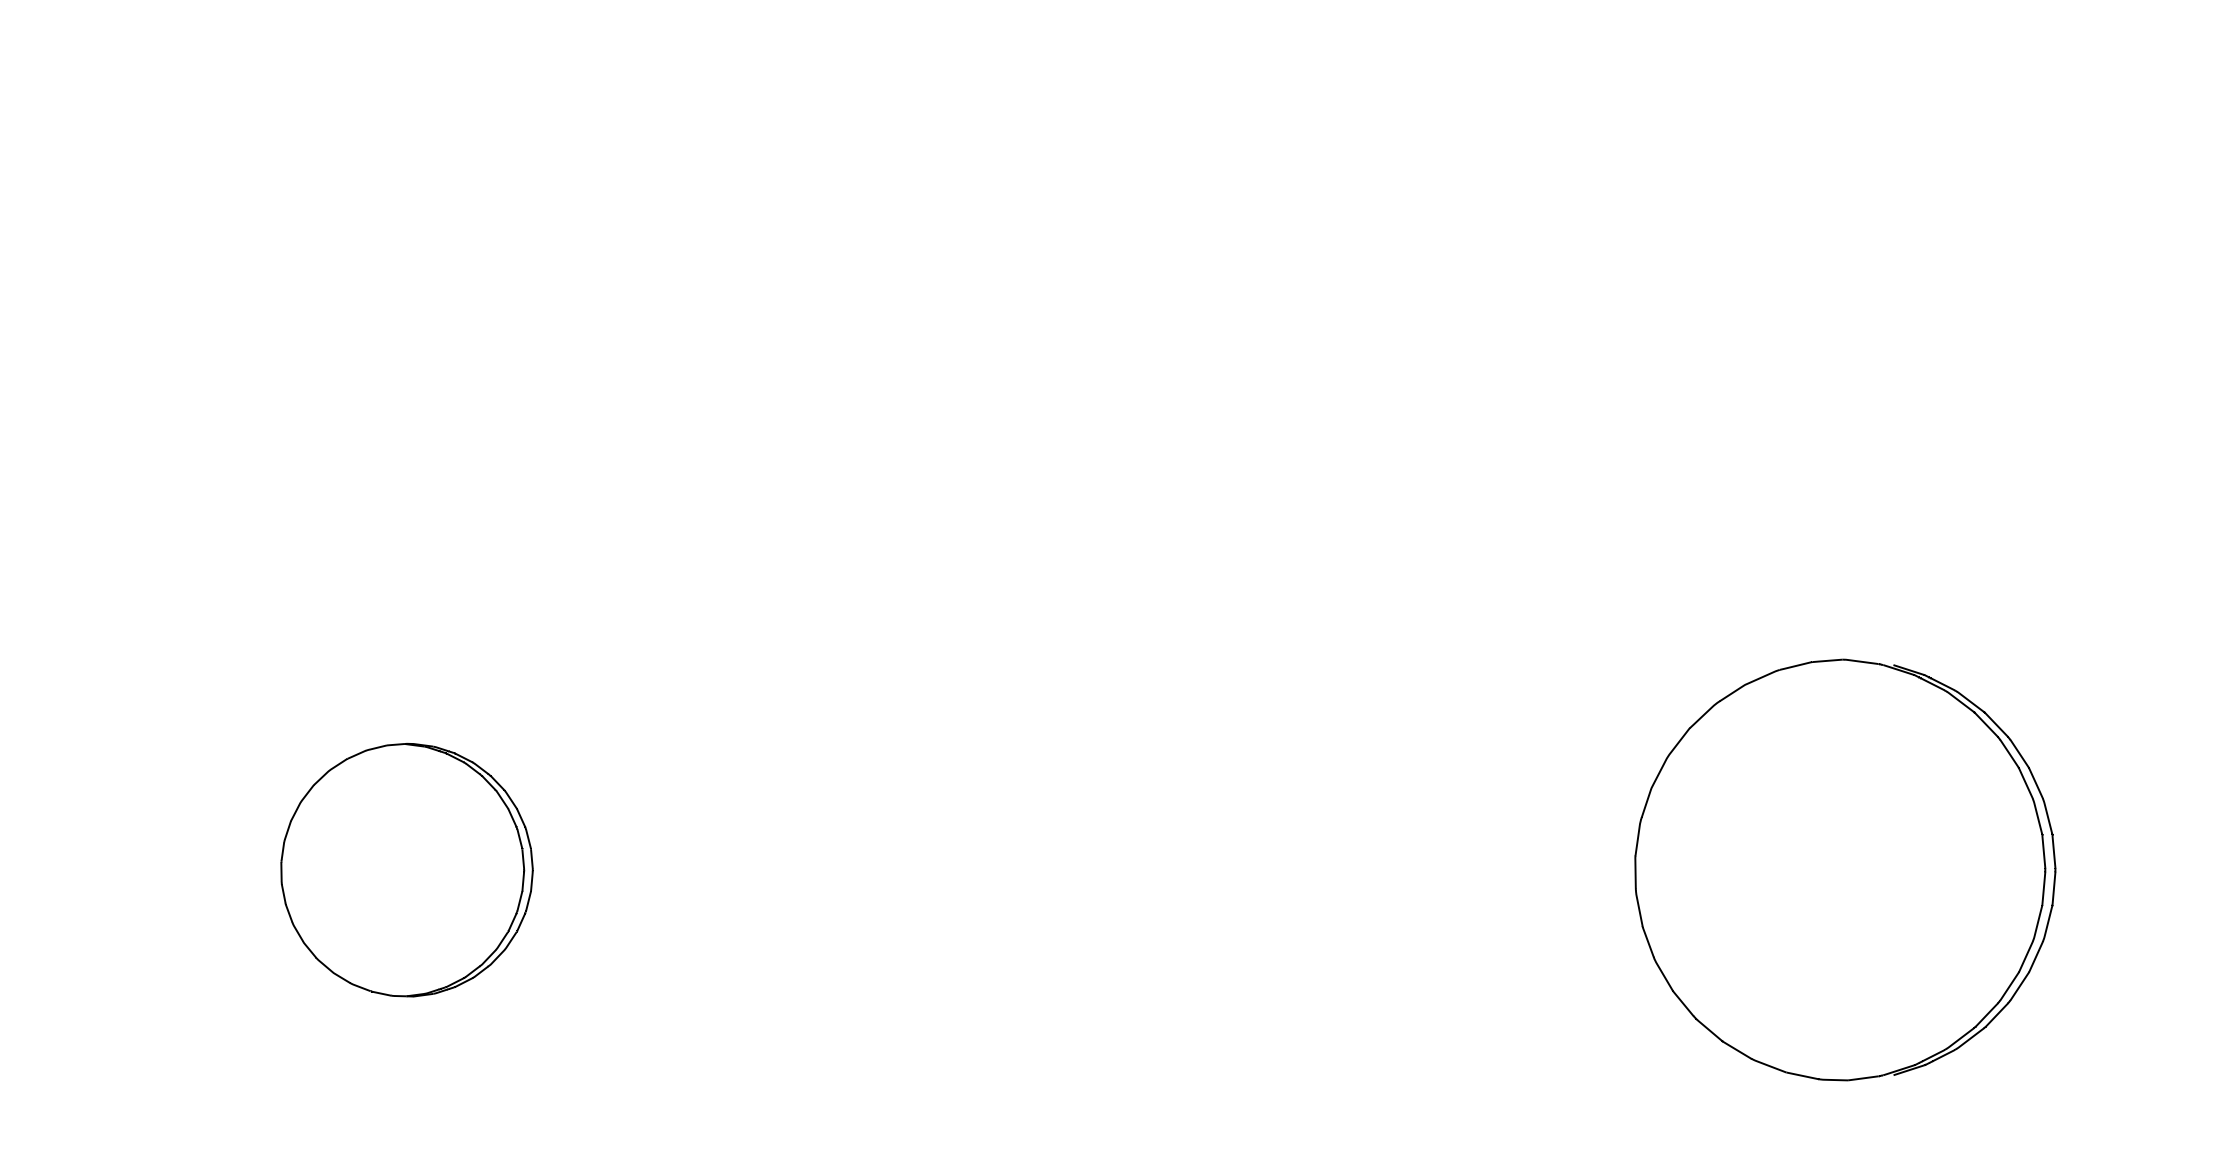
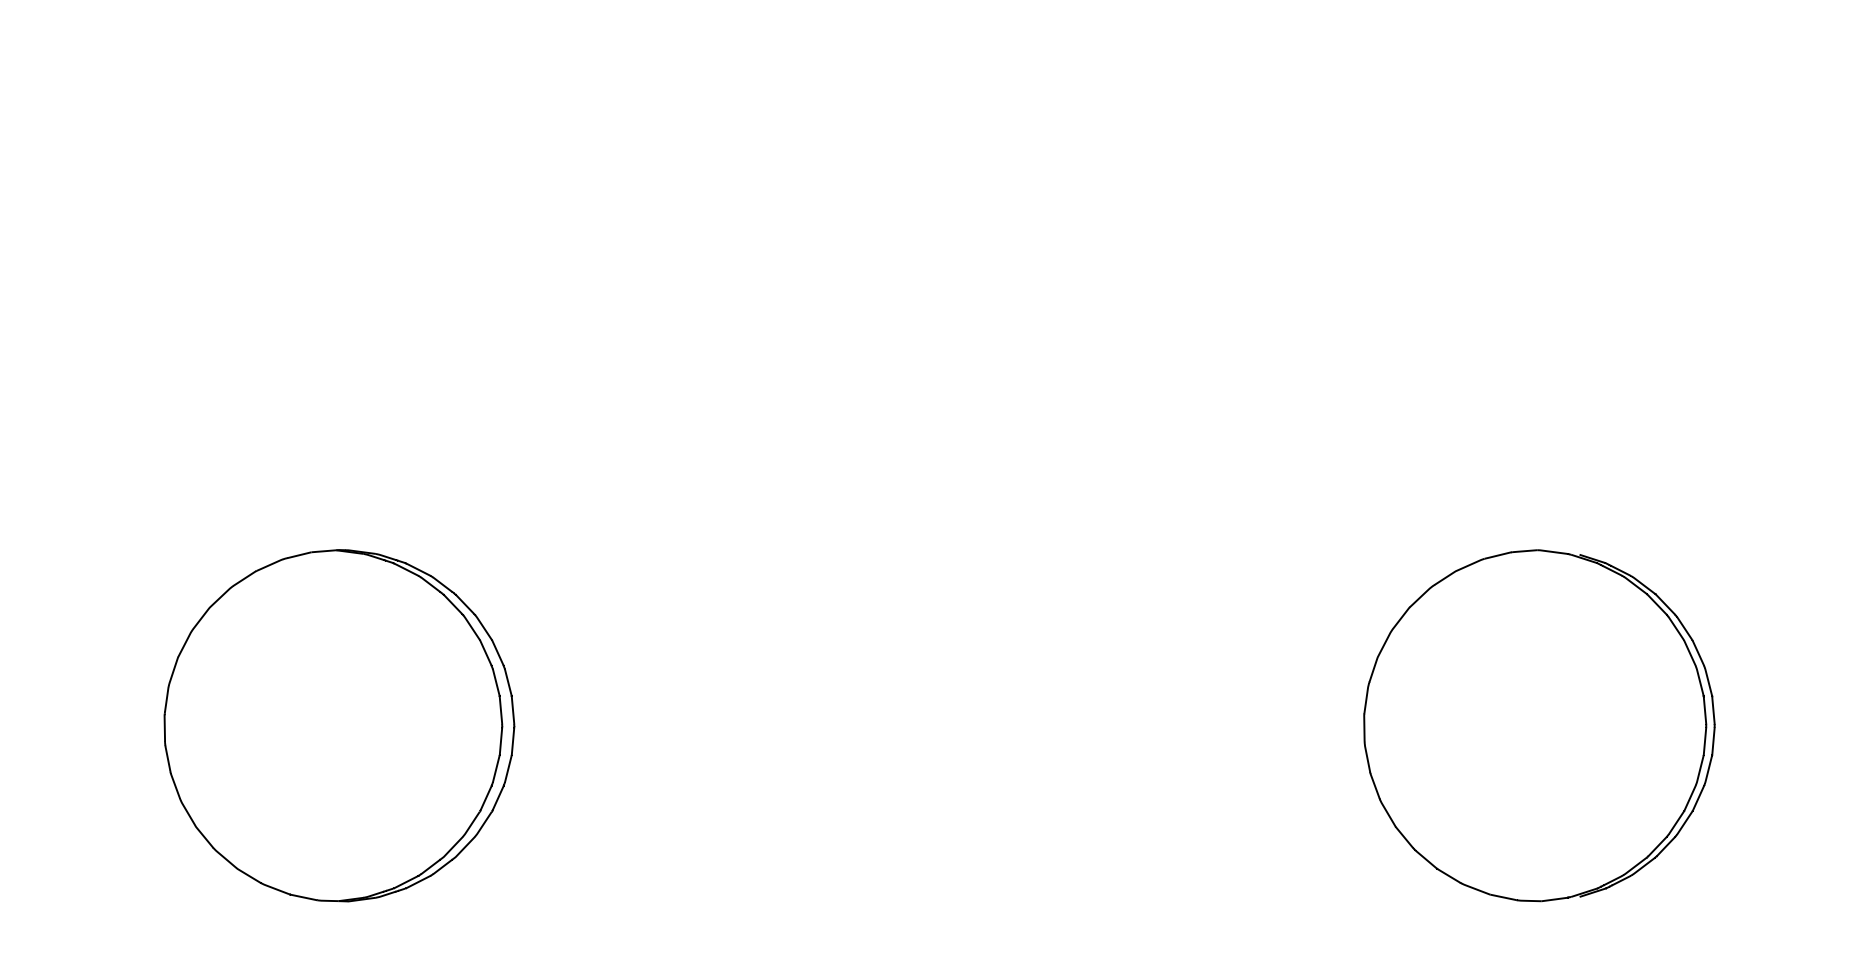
part: (407, 869) -> (339, 725), size x1.67

